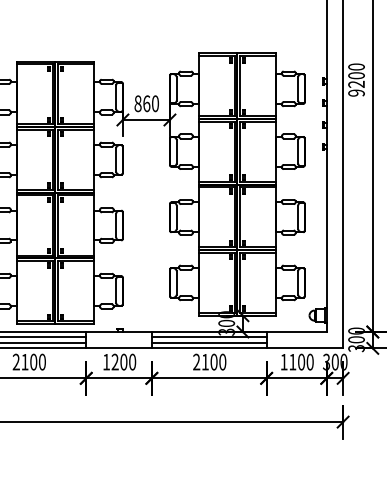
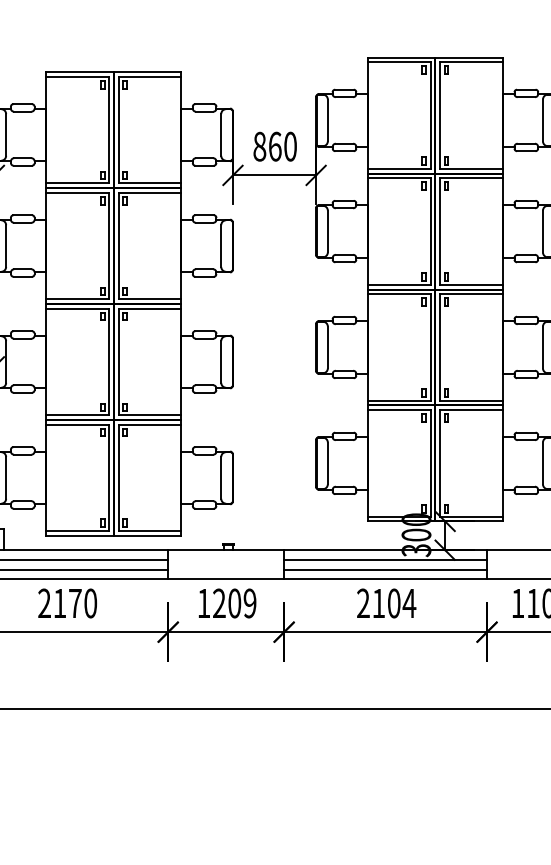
text: (33, 361) -> (74, 602), 2100 -> 2170
text: (222, 361) -> (409, 602), 2100 -> 2104
text: (132, 362) -> (249, 604), 1200 -> 1209

